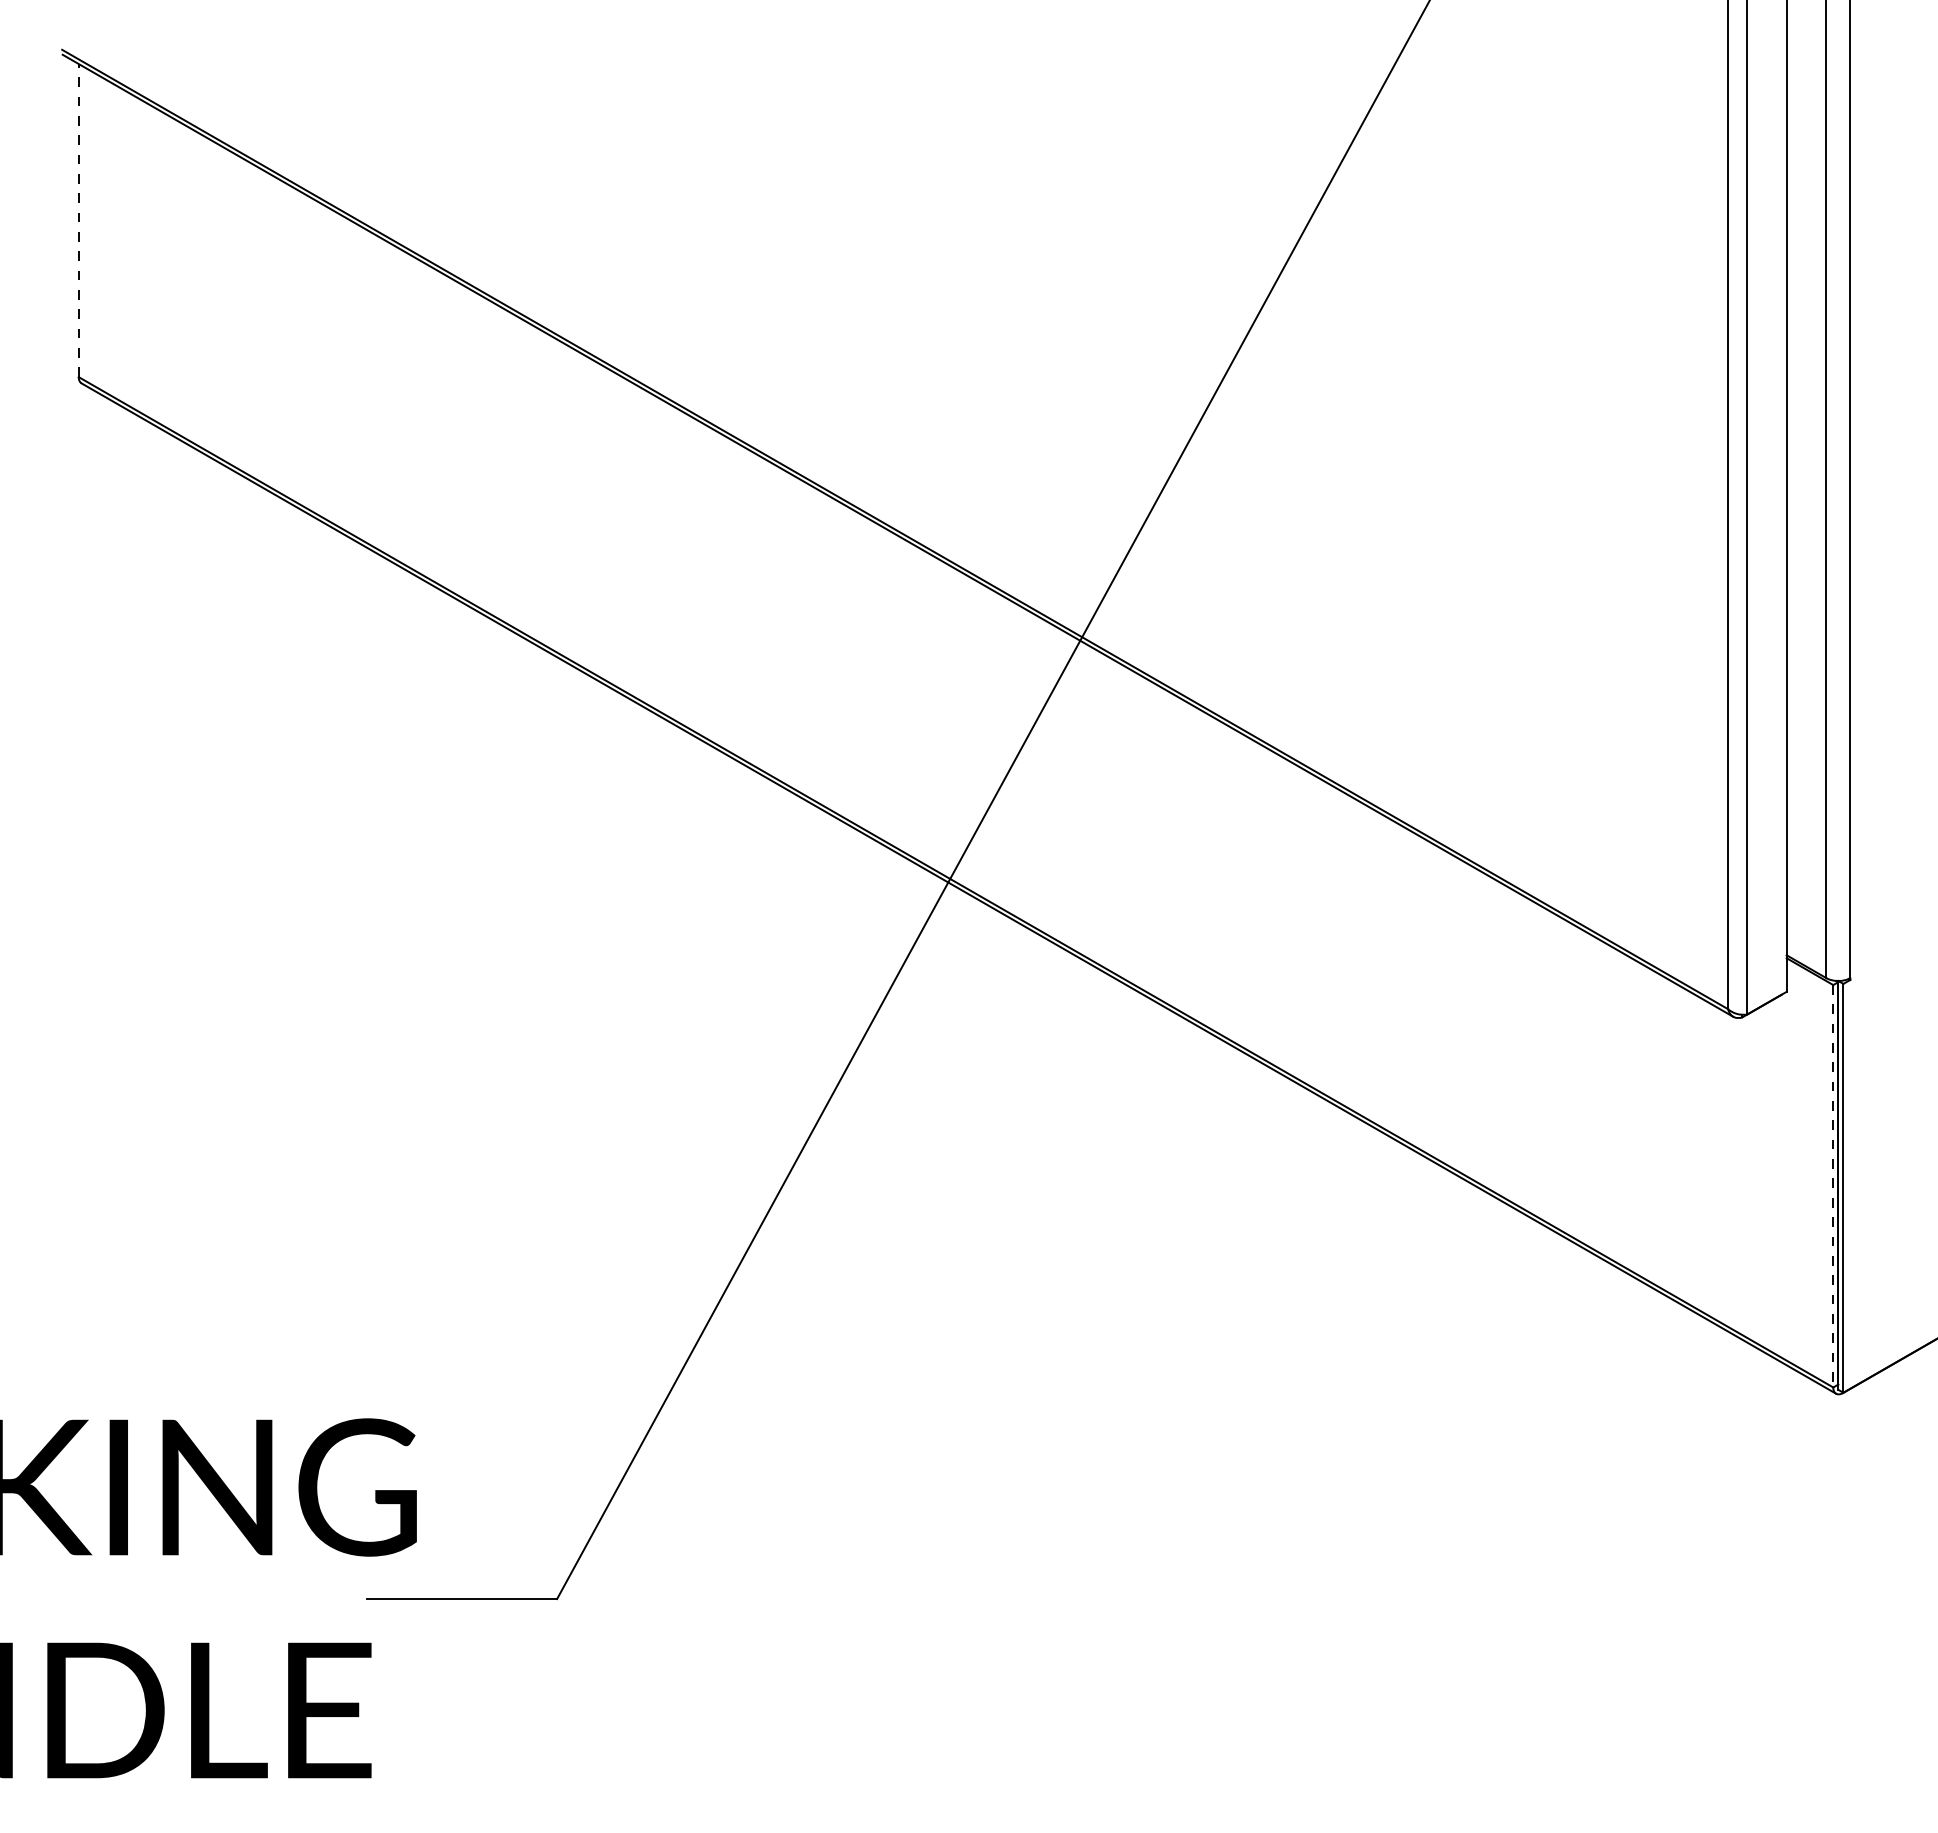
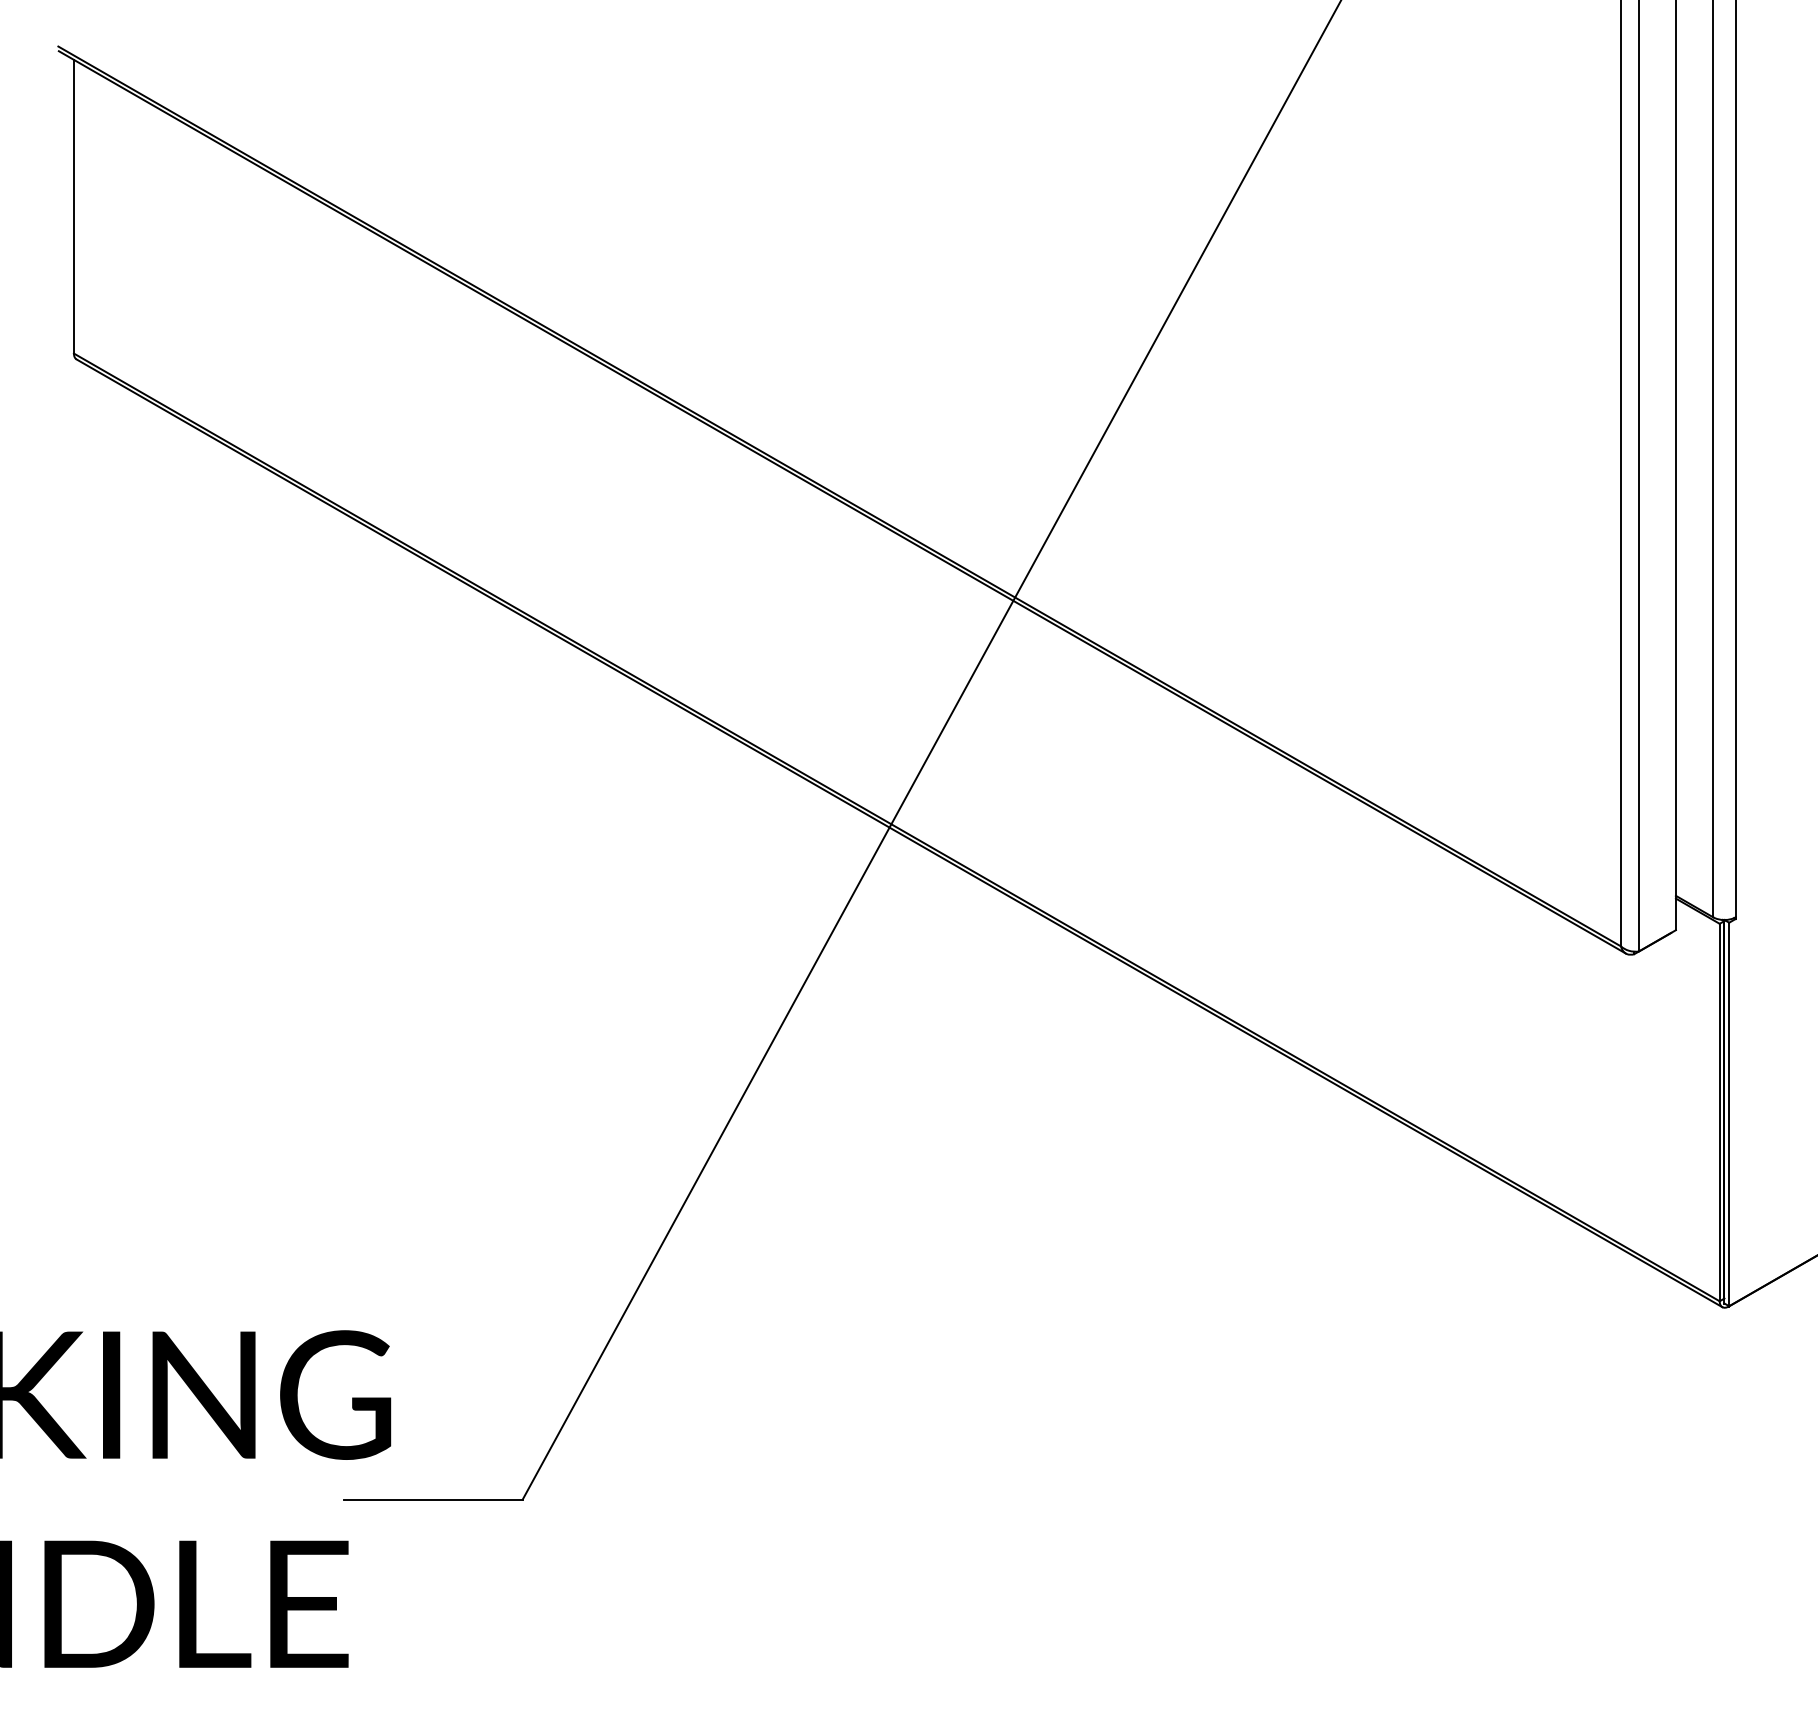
line: (78, 220) -> (73, 206), dashed -> solid
line: (1833, 1186) -> (1719, 1112), dashed -> solid

